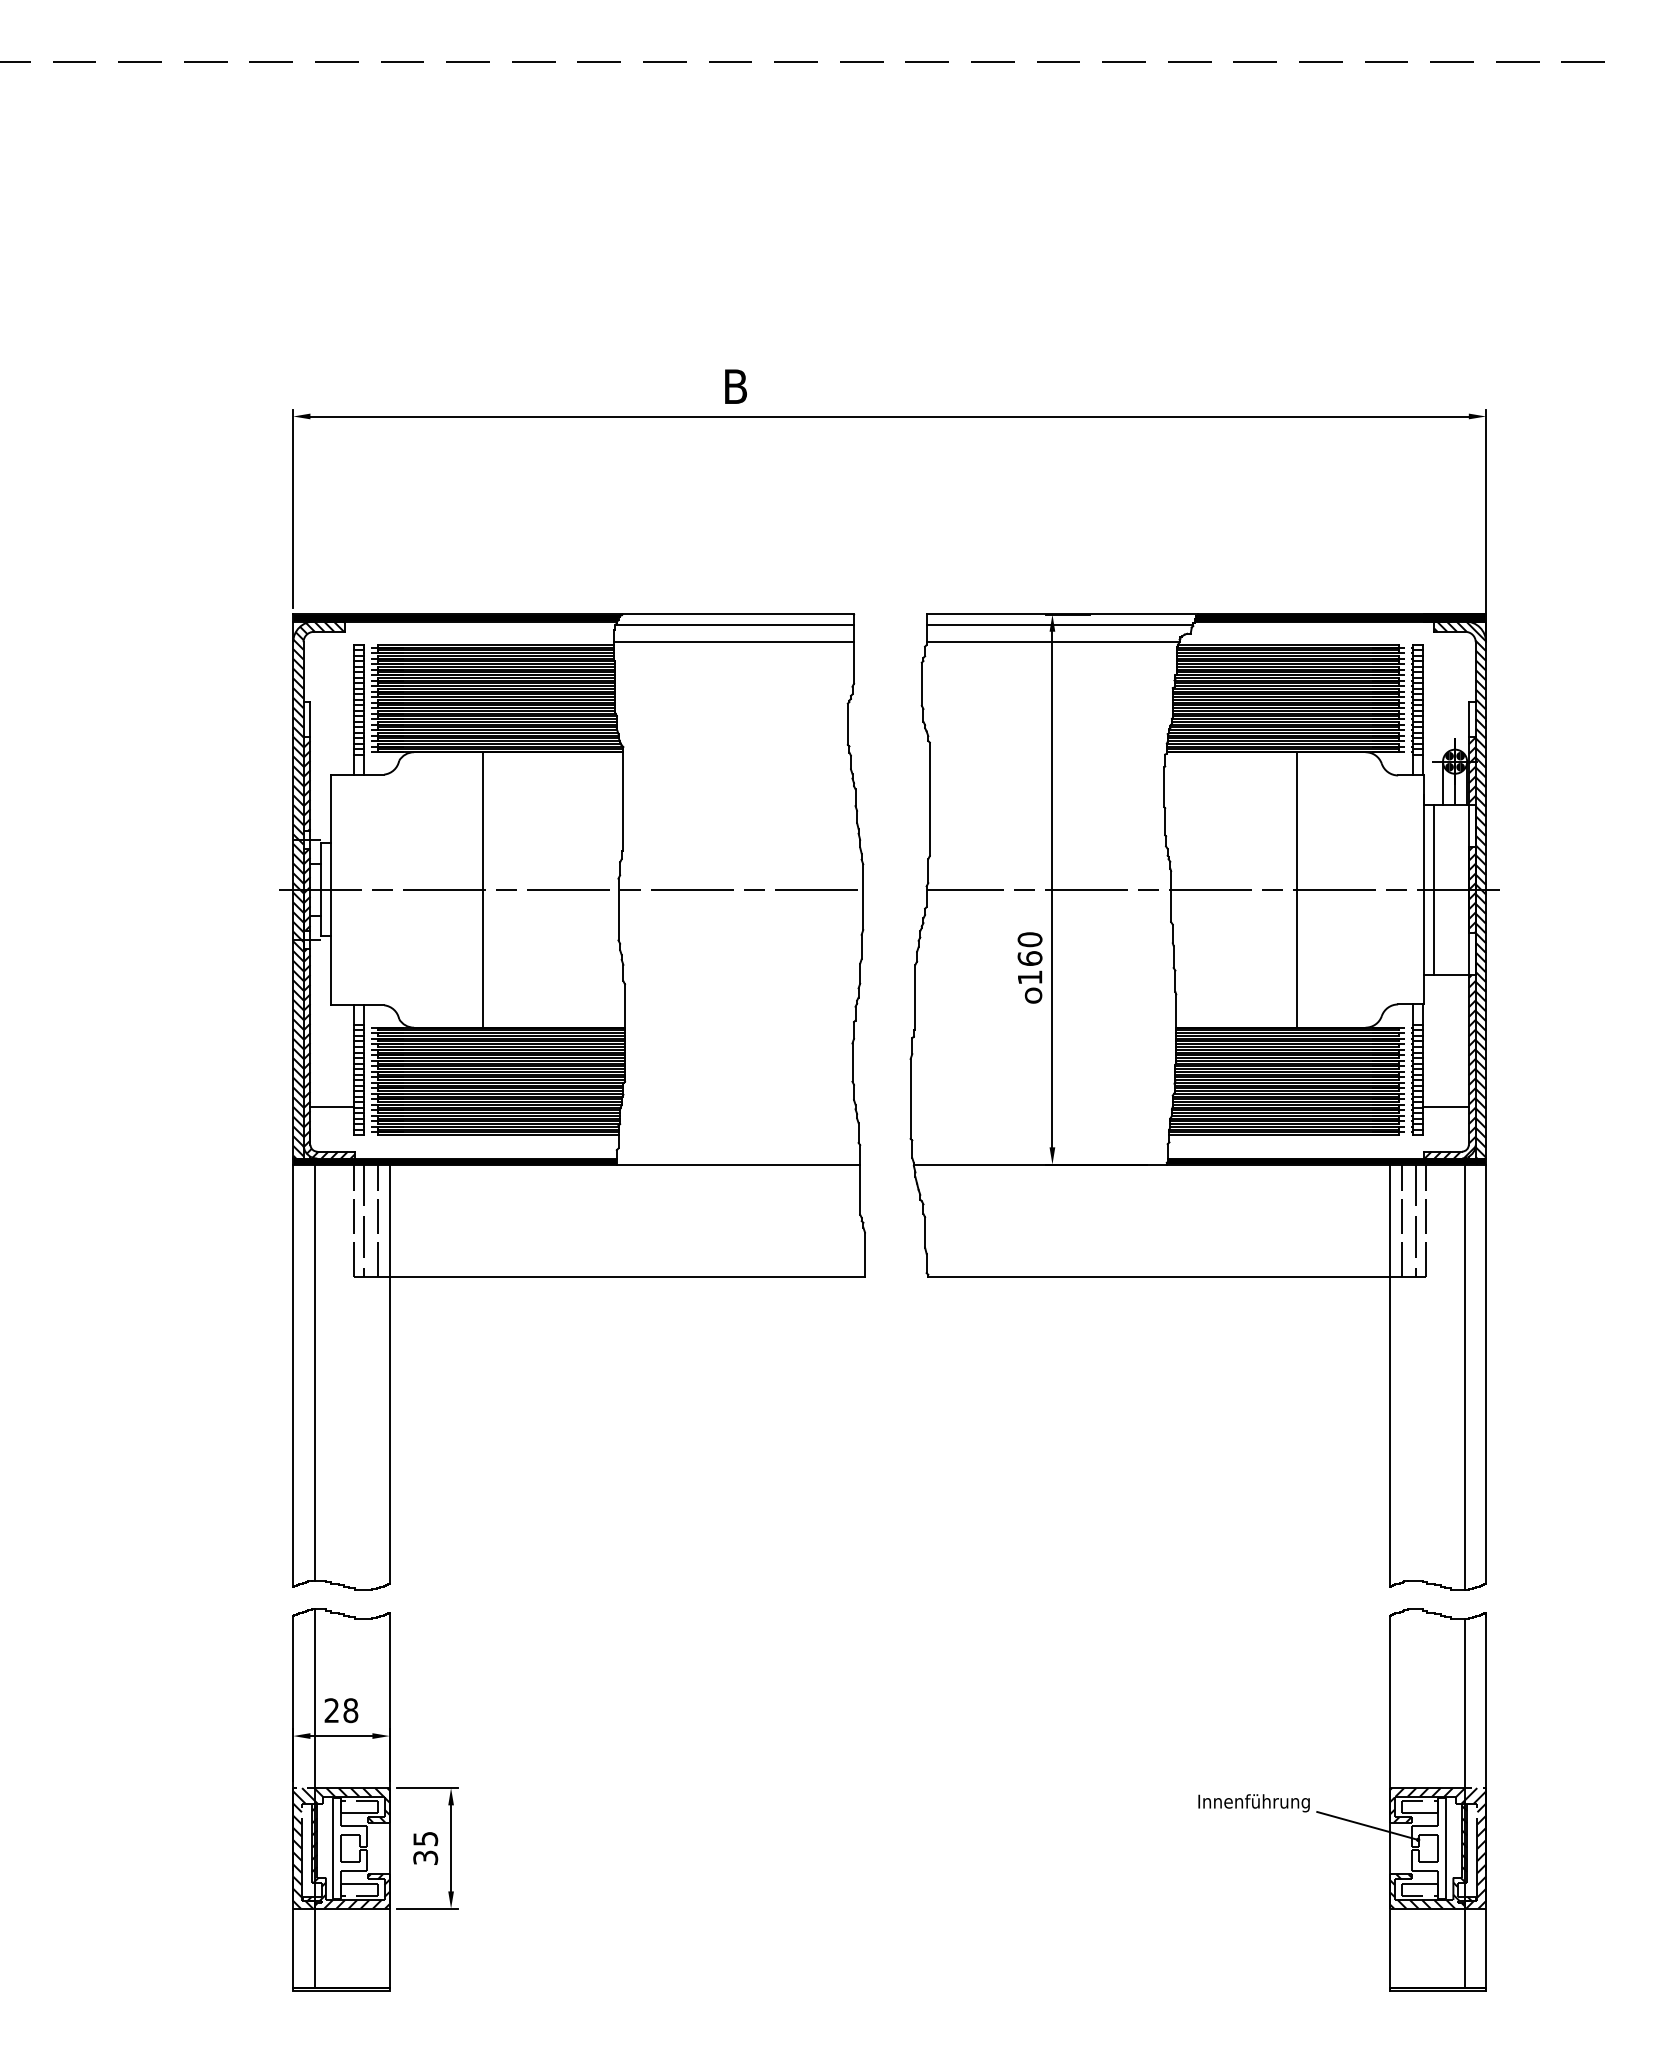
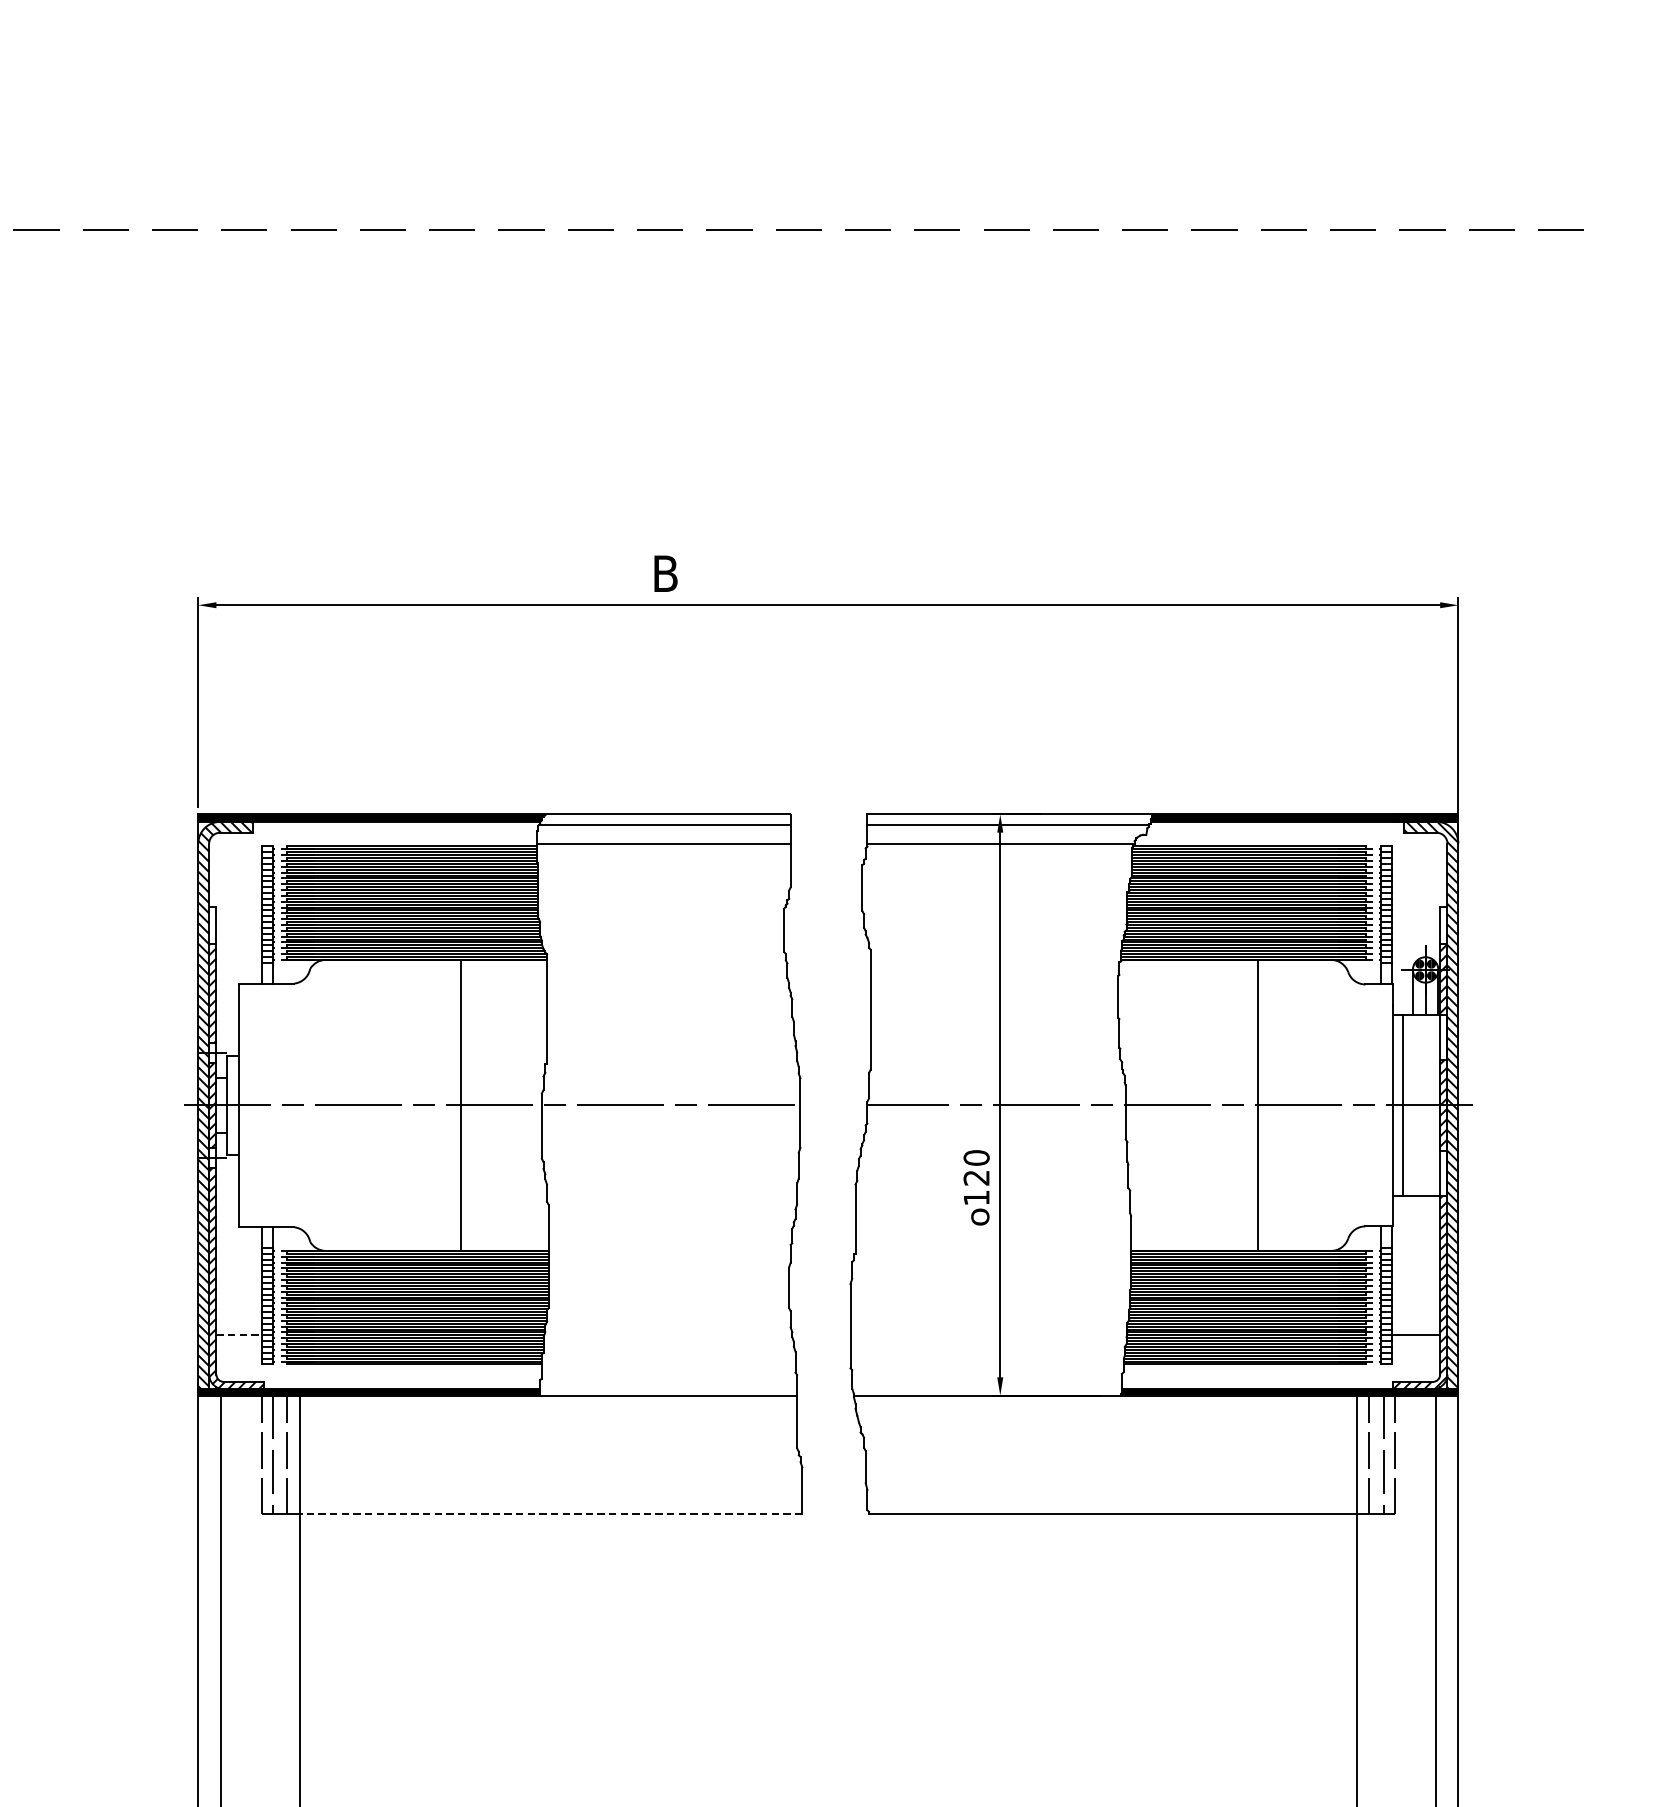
line: (482, 889) -> (460, 1104), moved
text: (1029, 958) -> (976, 1177), 160 -> 120
line: (331, 1106) -> (238, 1334), solid -> dashed
line: (627, 1276) -> (551, 1513), solid -> dashed

